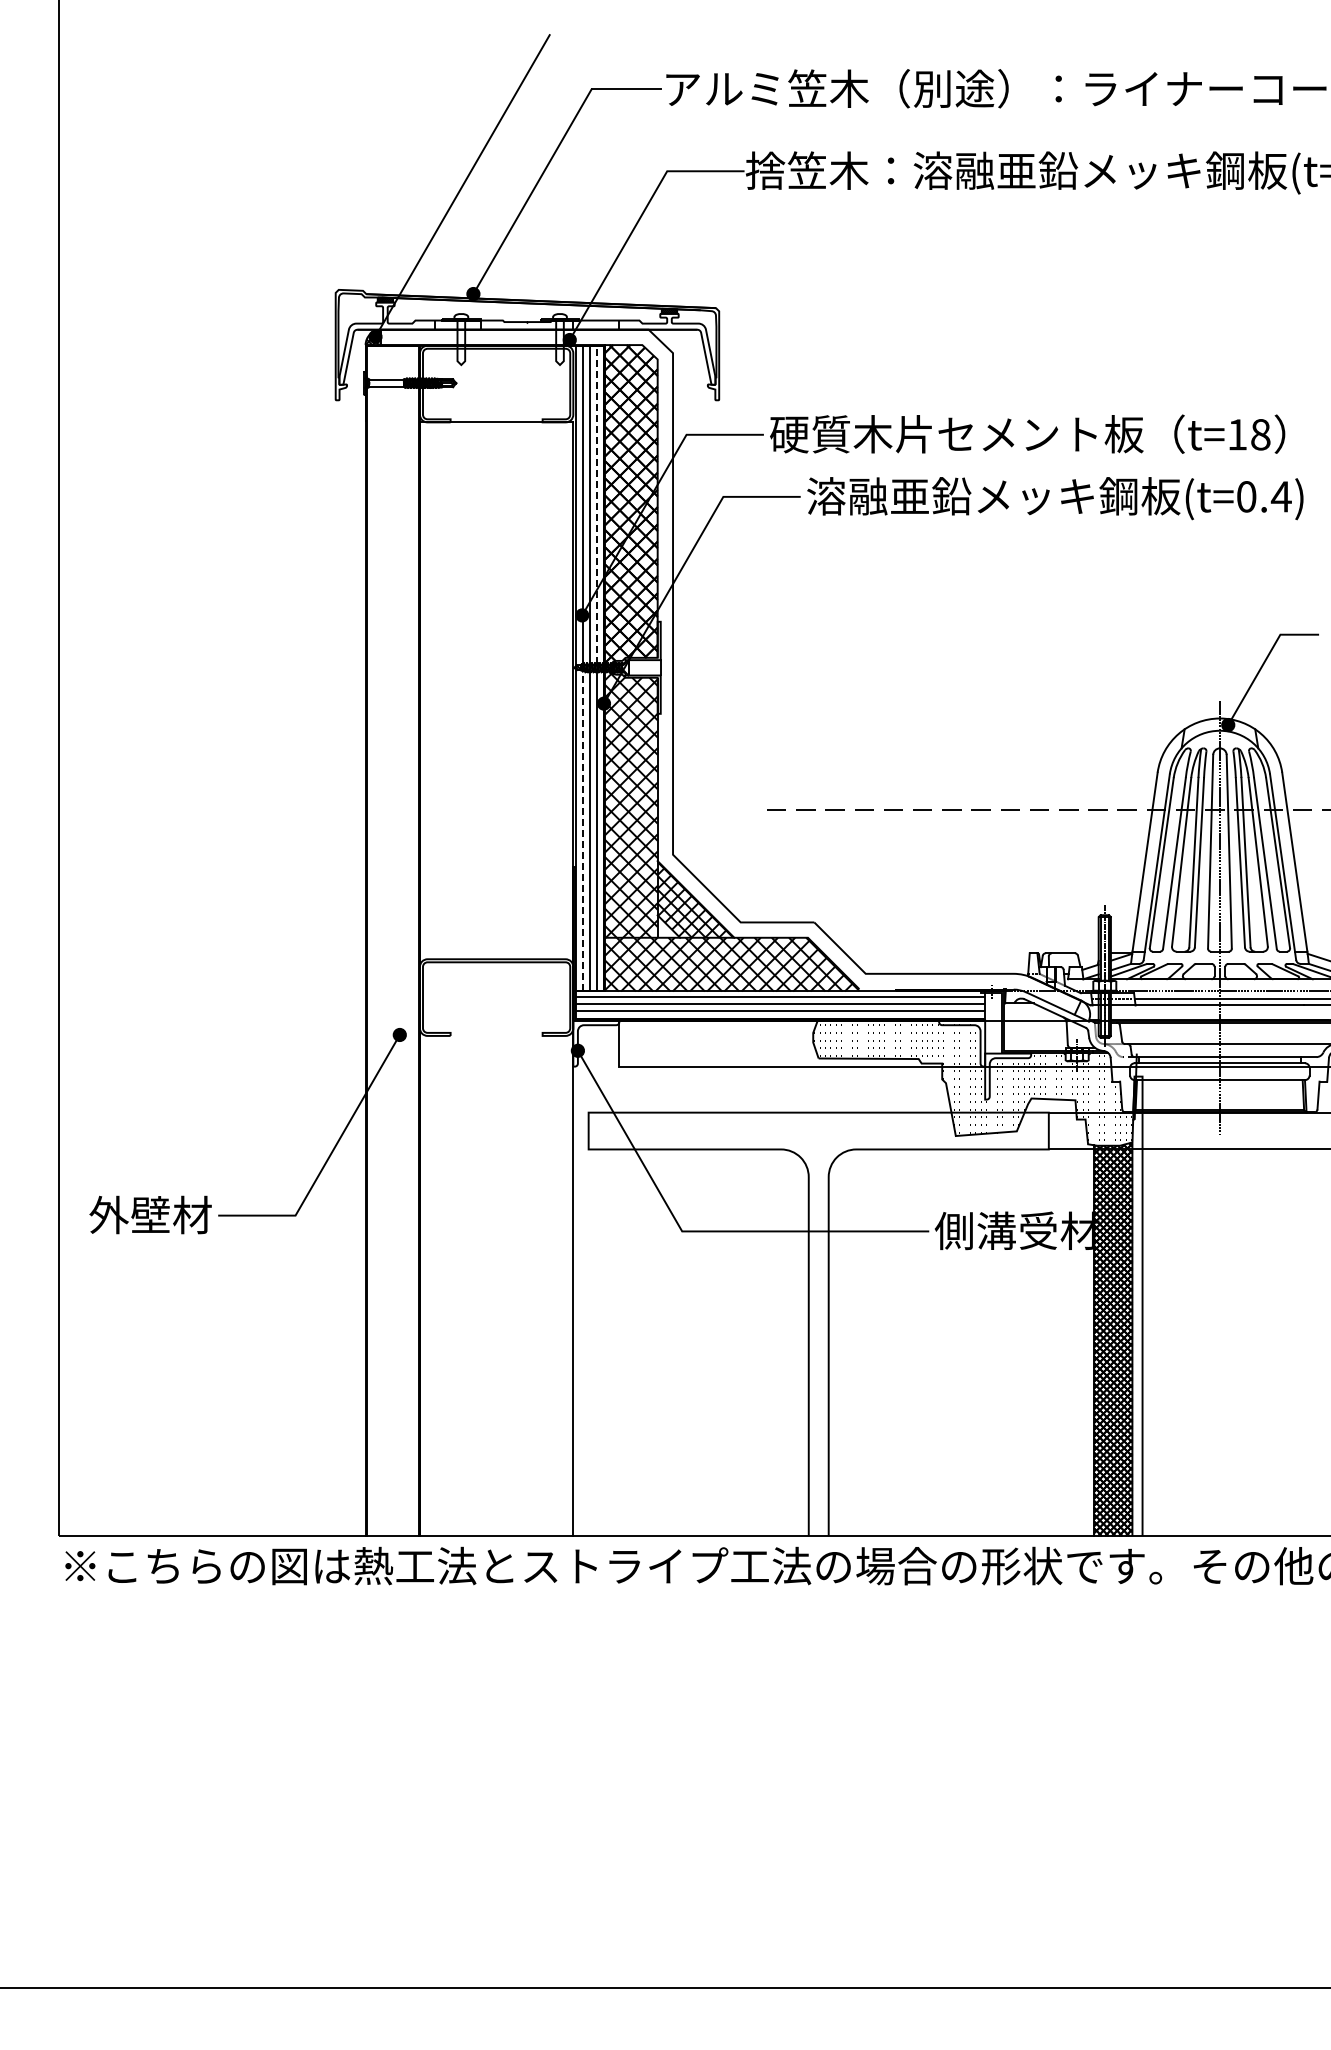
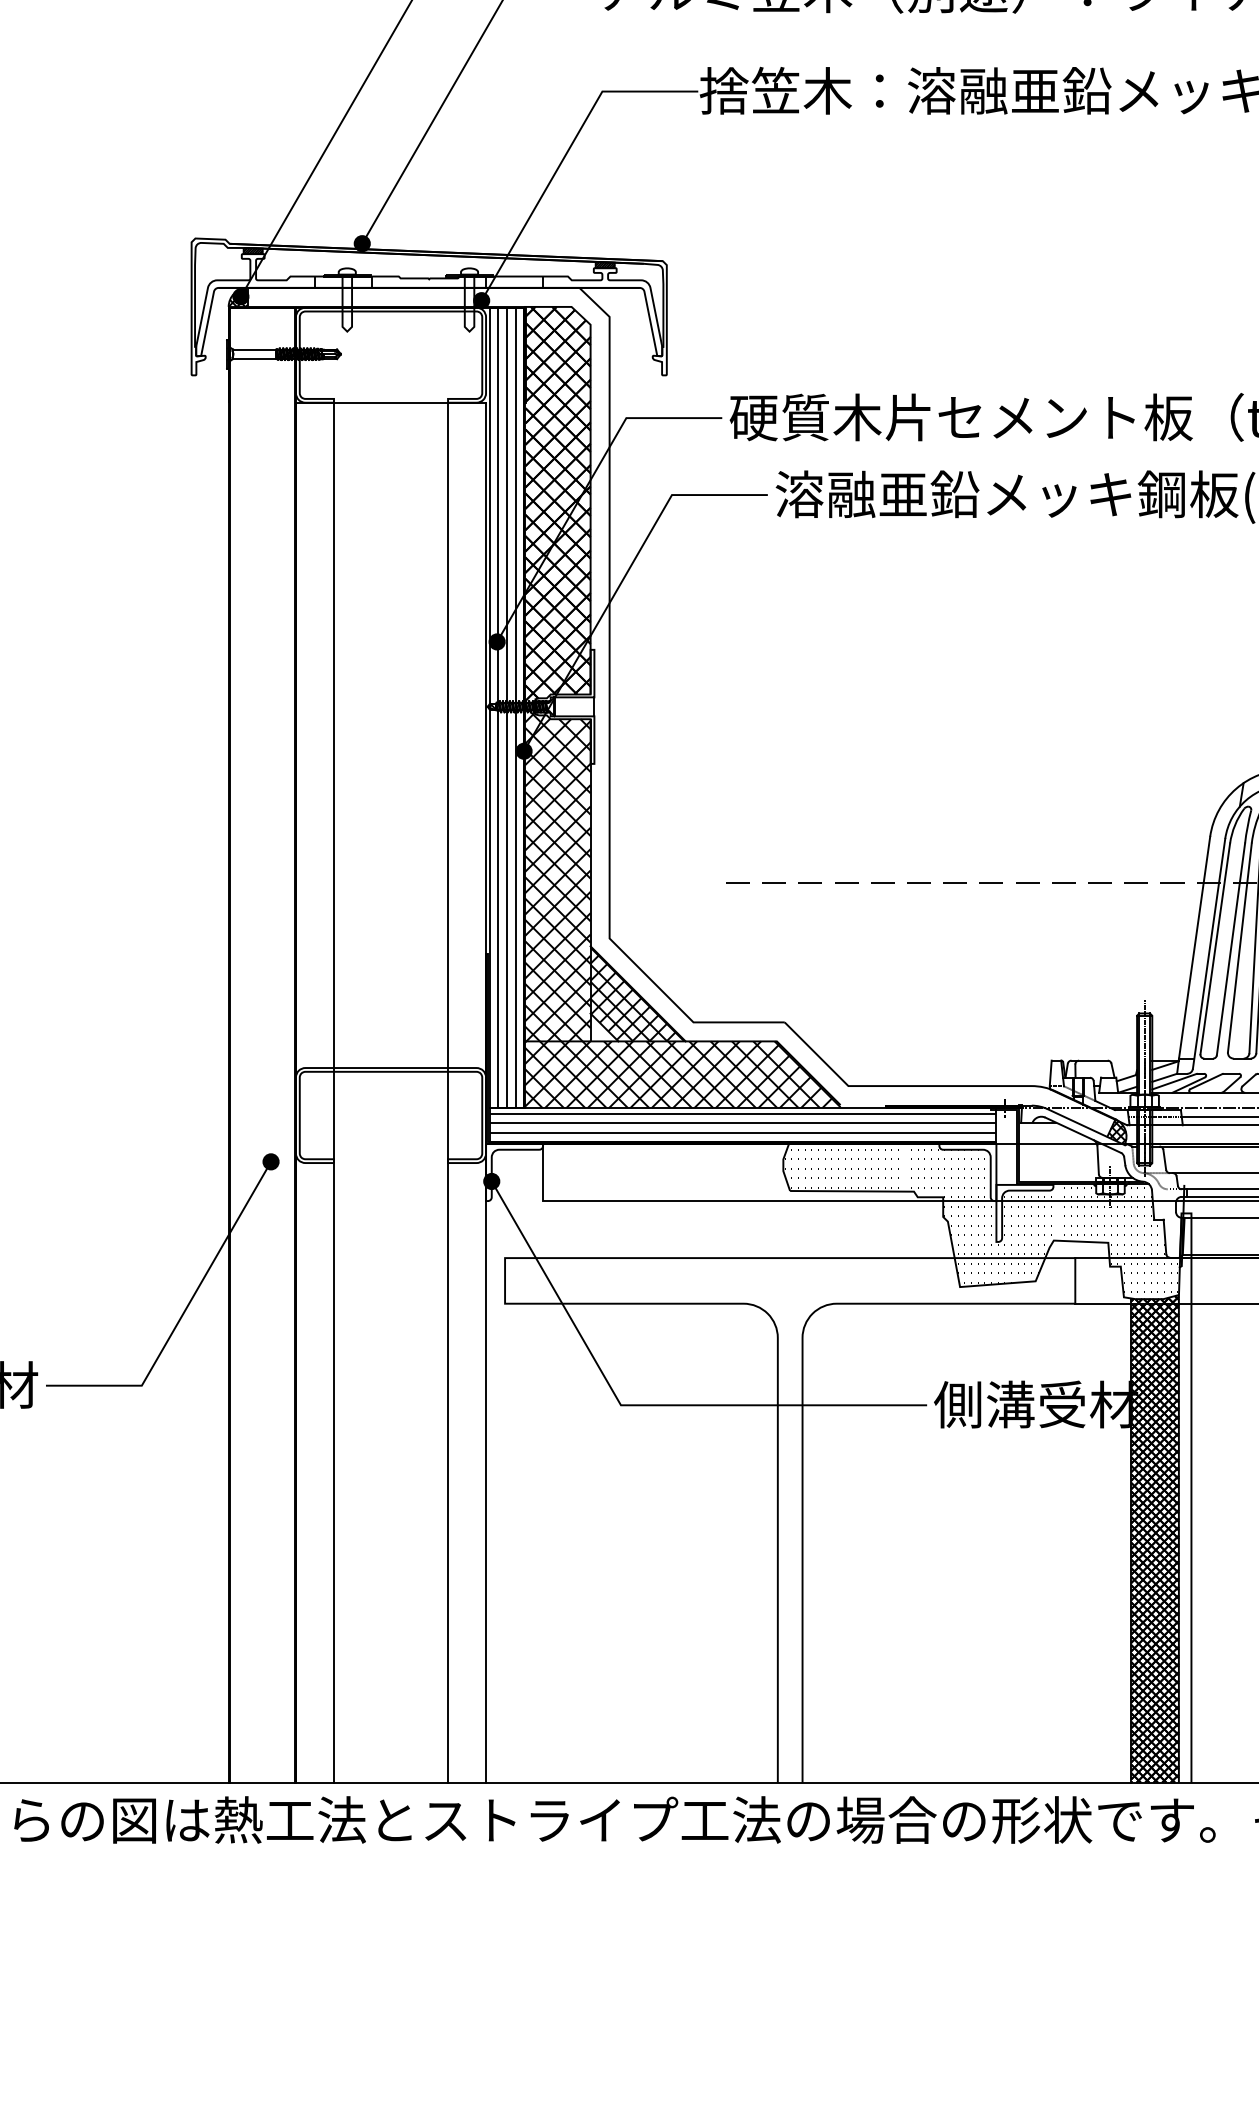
line: (597, 504) -> (516, 504), dashed -> solid
line: (582, 830) -> (497, 908), dashed -> solid
line: (450, 979) -> (333, 1093), added
line: (542, 979) -> (447, 1093), added
hatch: (1082, 1011) -> (1117, 1132), added

